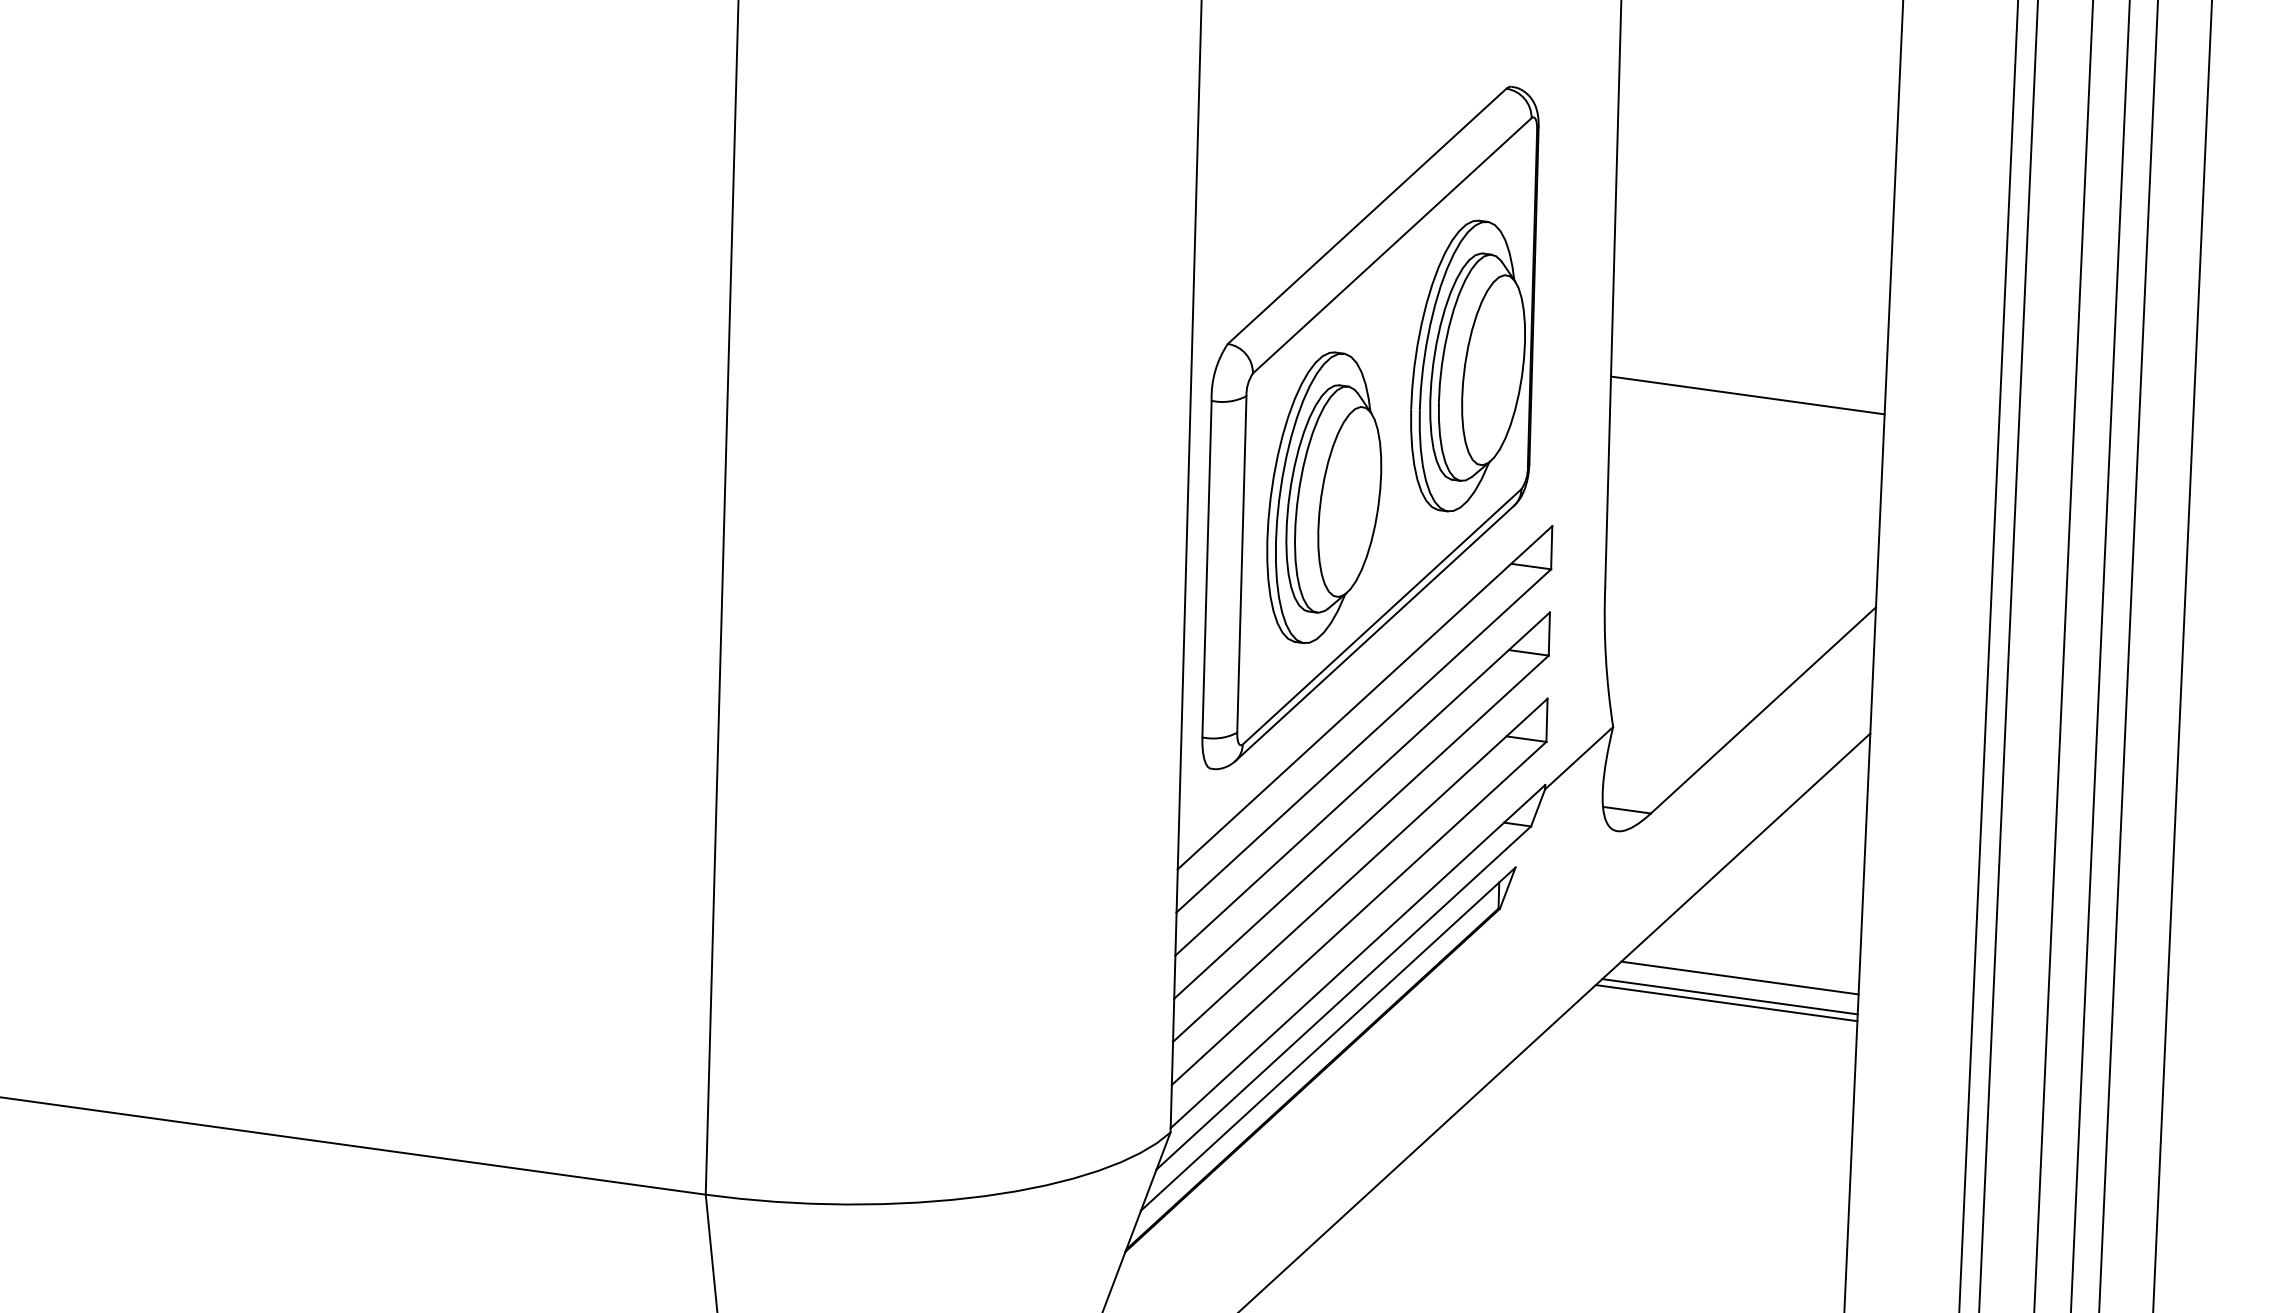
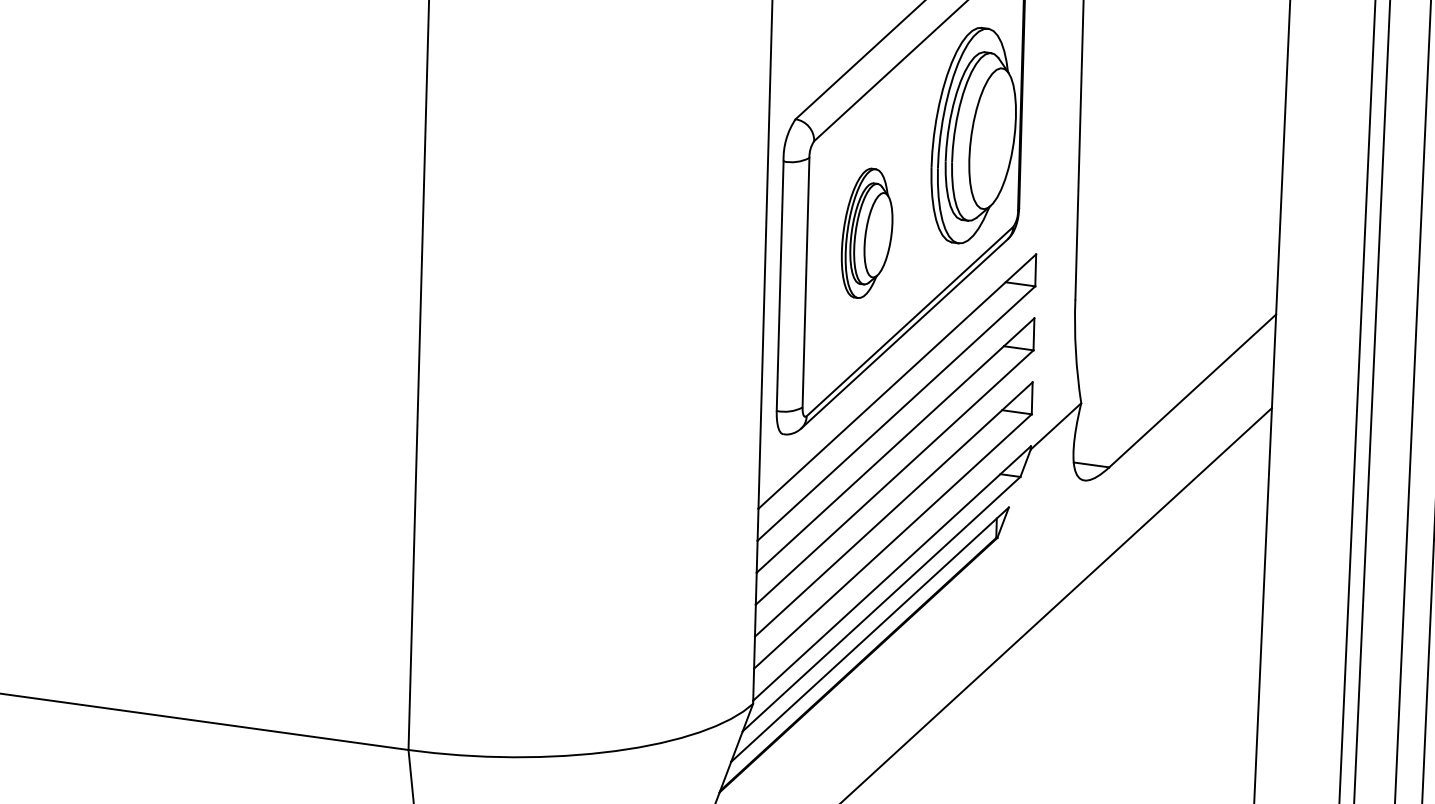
line: (1747, 395) -> (1180, 157), removed
part: (1324, 497) -> (867, 233), size x0.6
line: (1739, 977) -> (1174, 588), removed
line: (1729, 996) -> (1167, 603), removed
line: (1726, 1003) -> (1165, 608), removed

